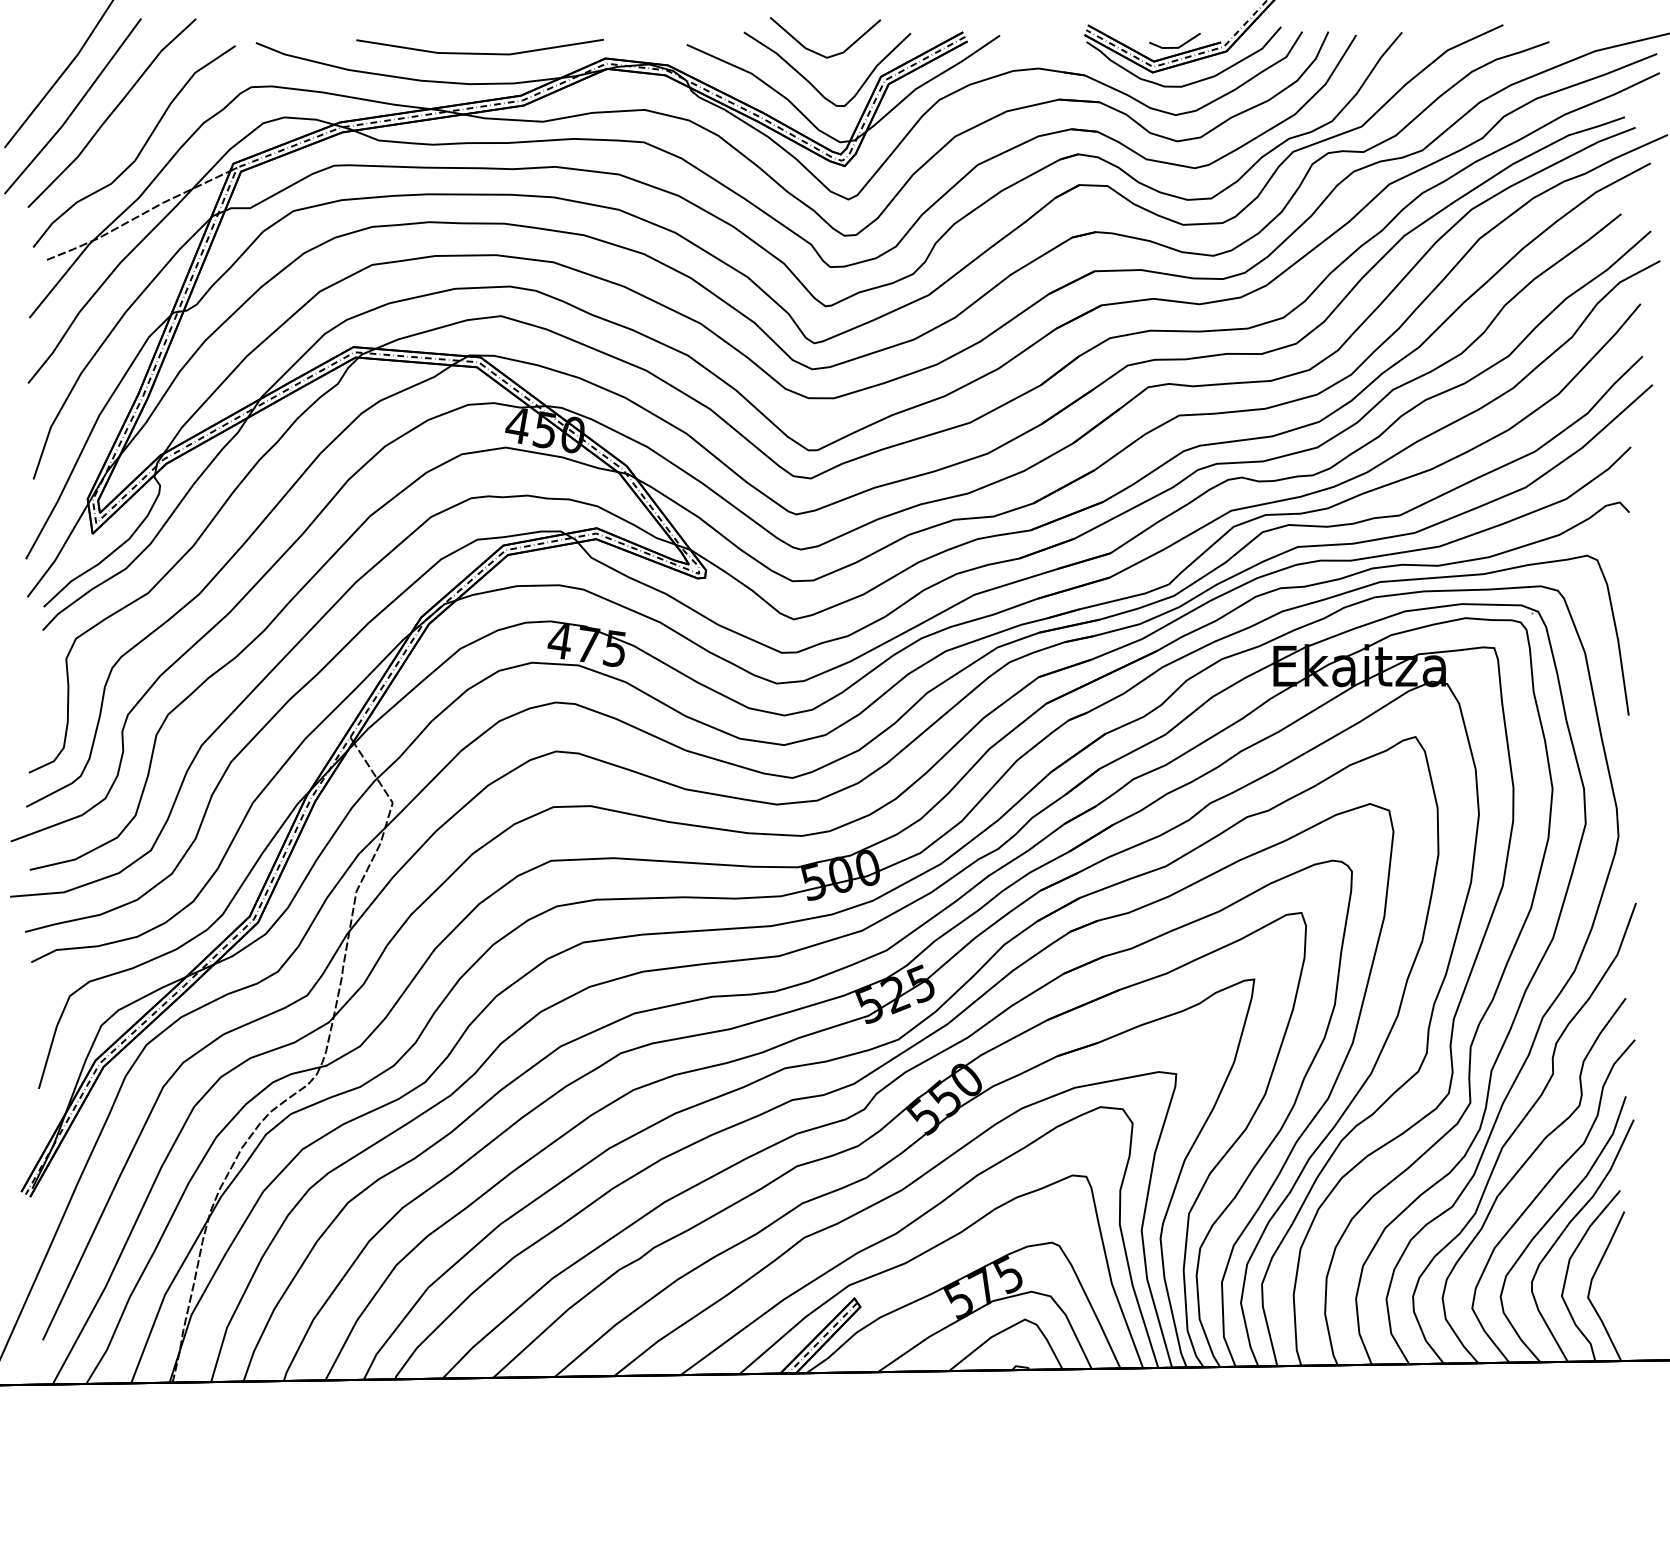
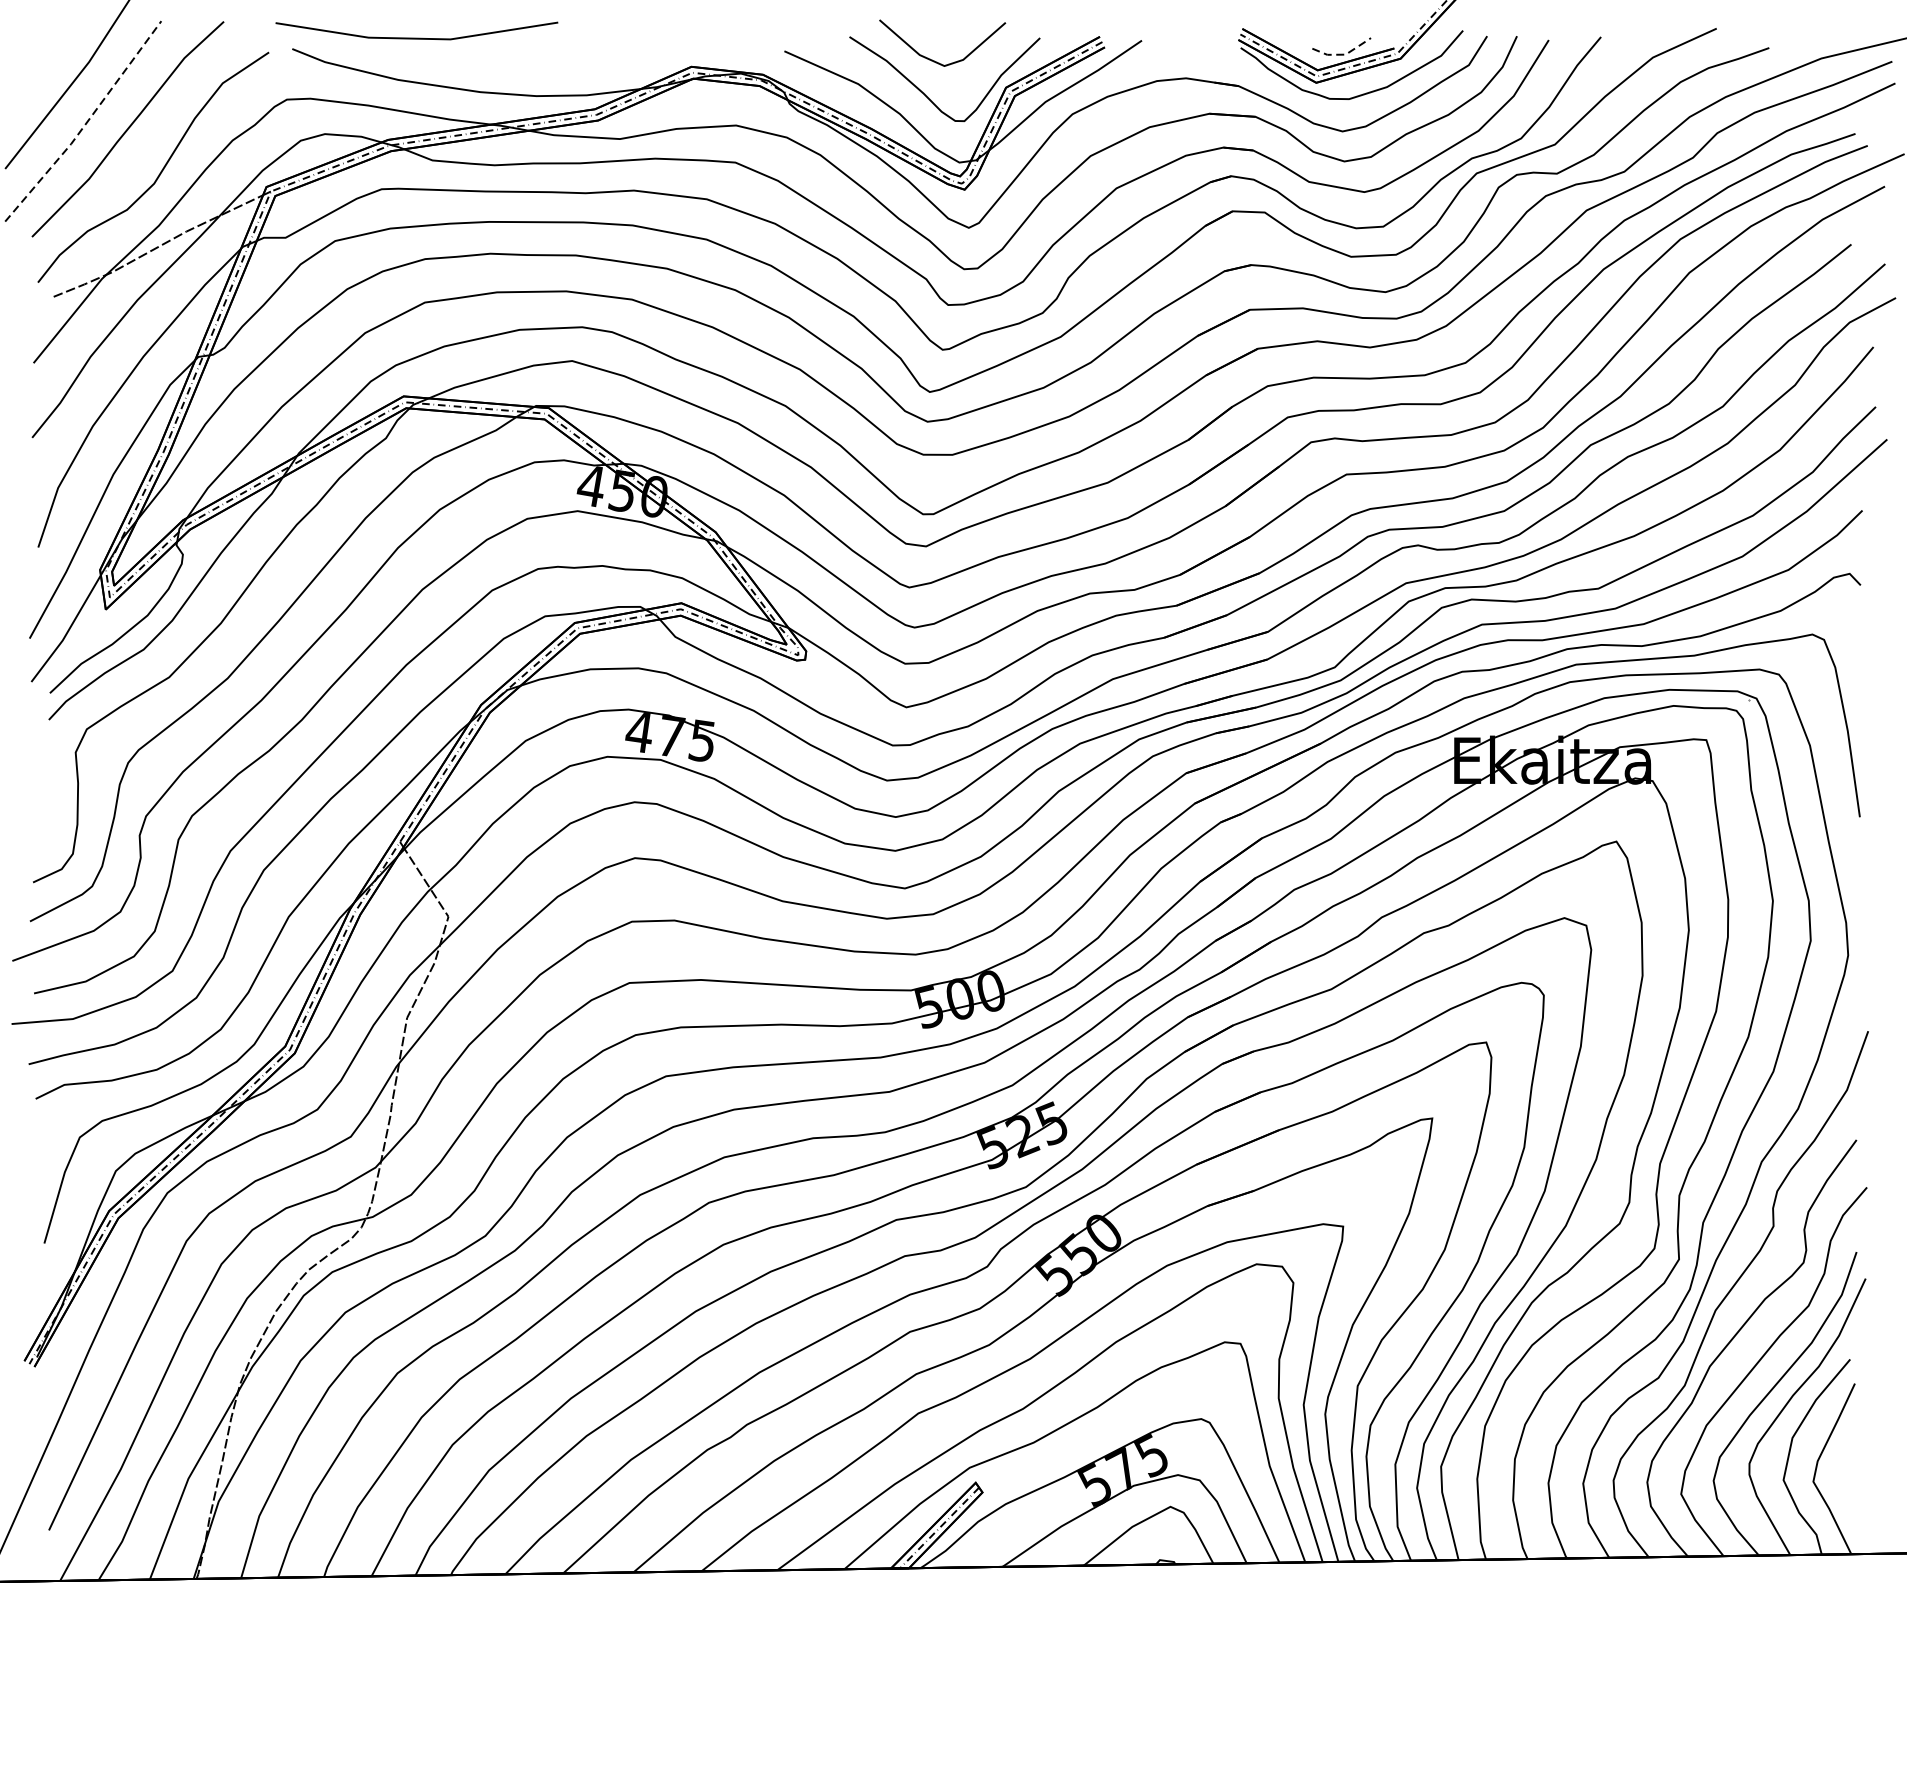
line: (1176, 47) -> (1343, 54), solid -> dashed
line: (478, 52) -> (415, 37), moved
line: (75, 108) -> (86, 123), solid -> dashed

